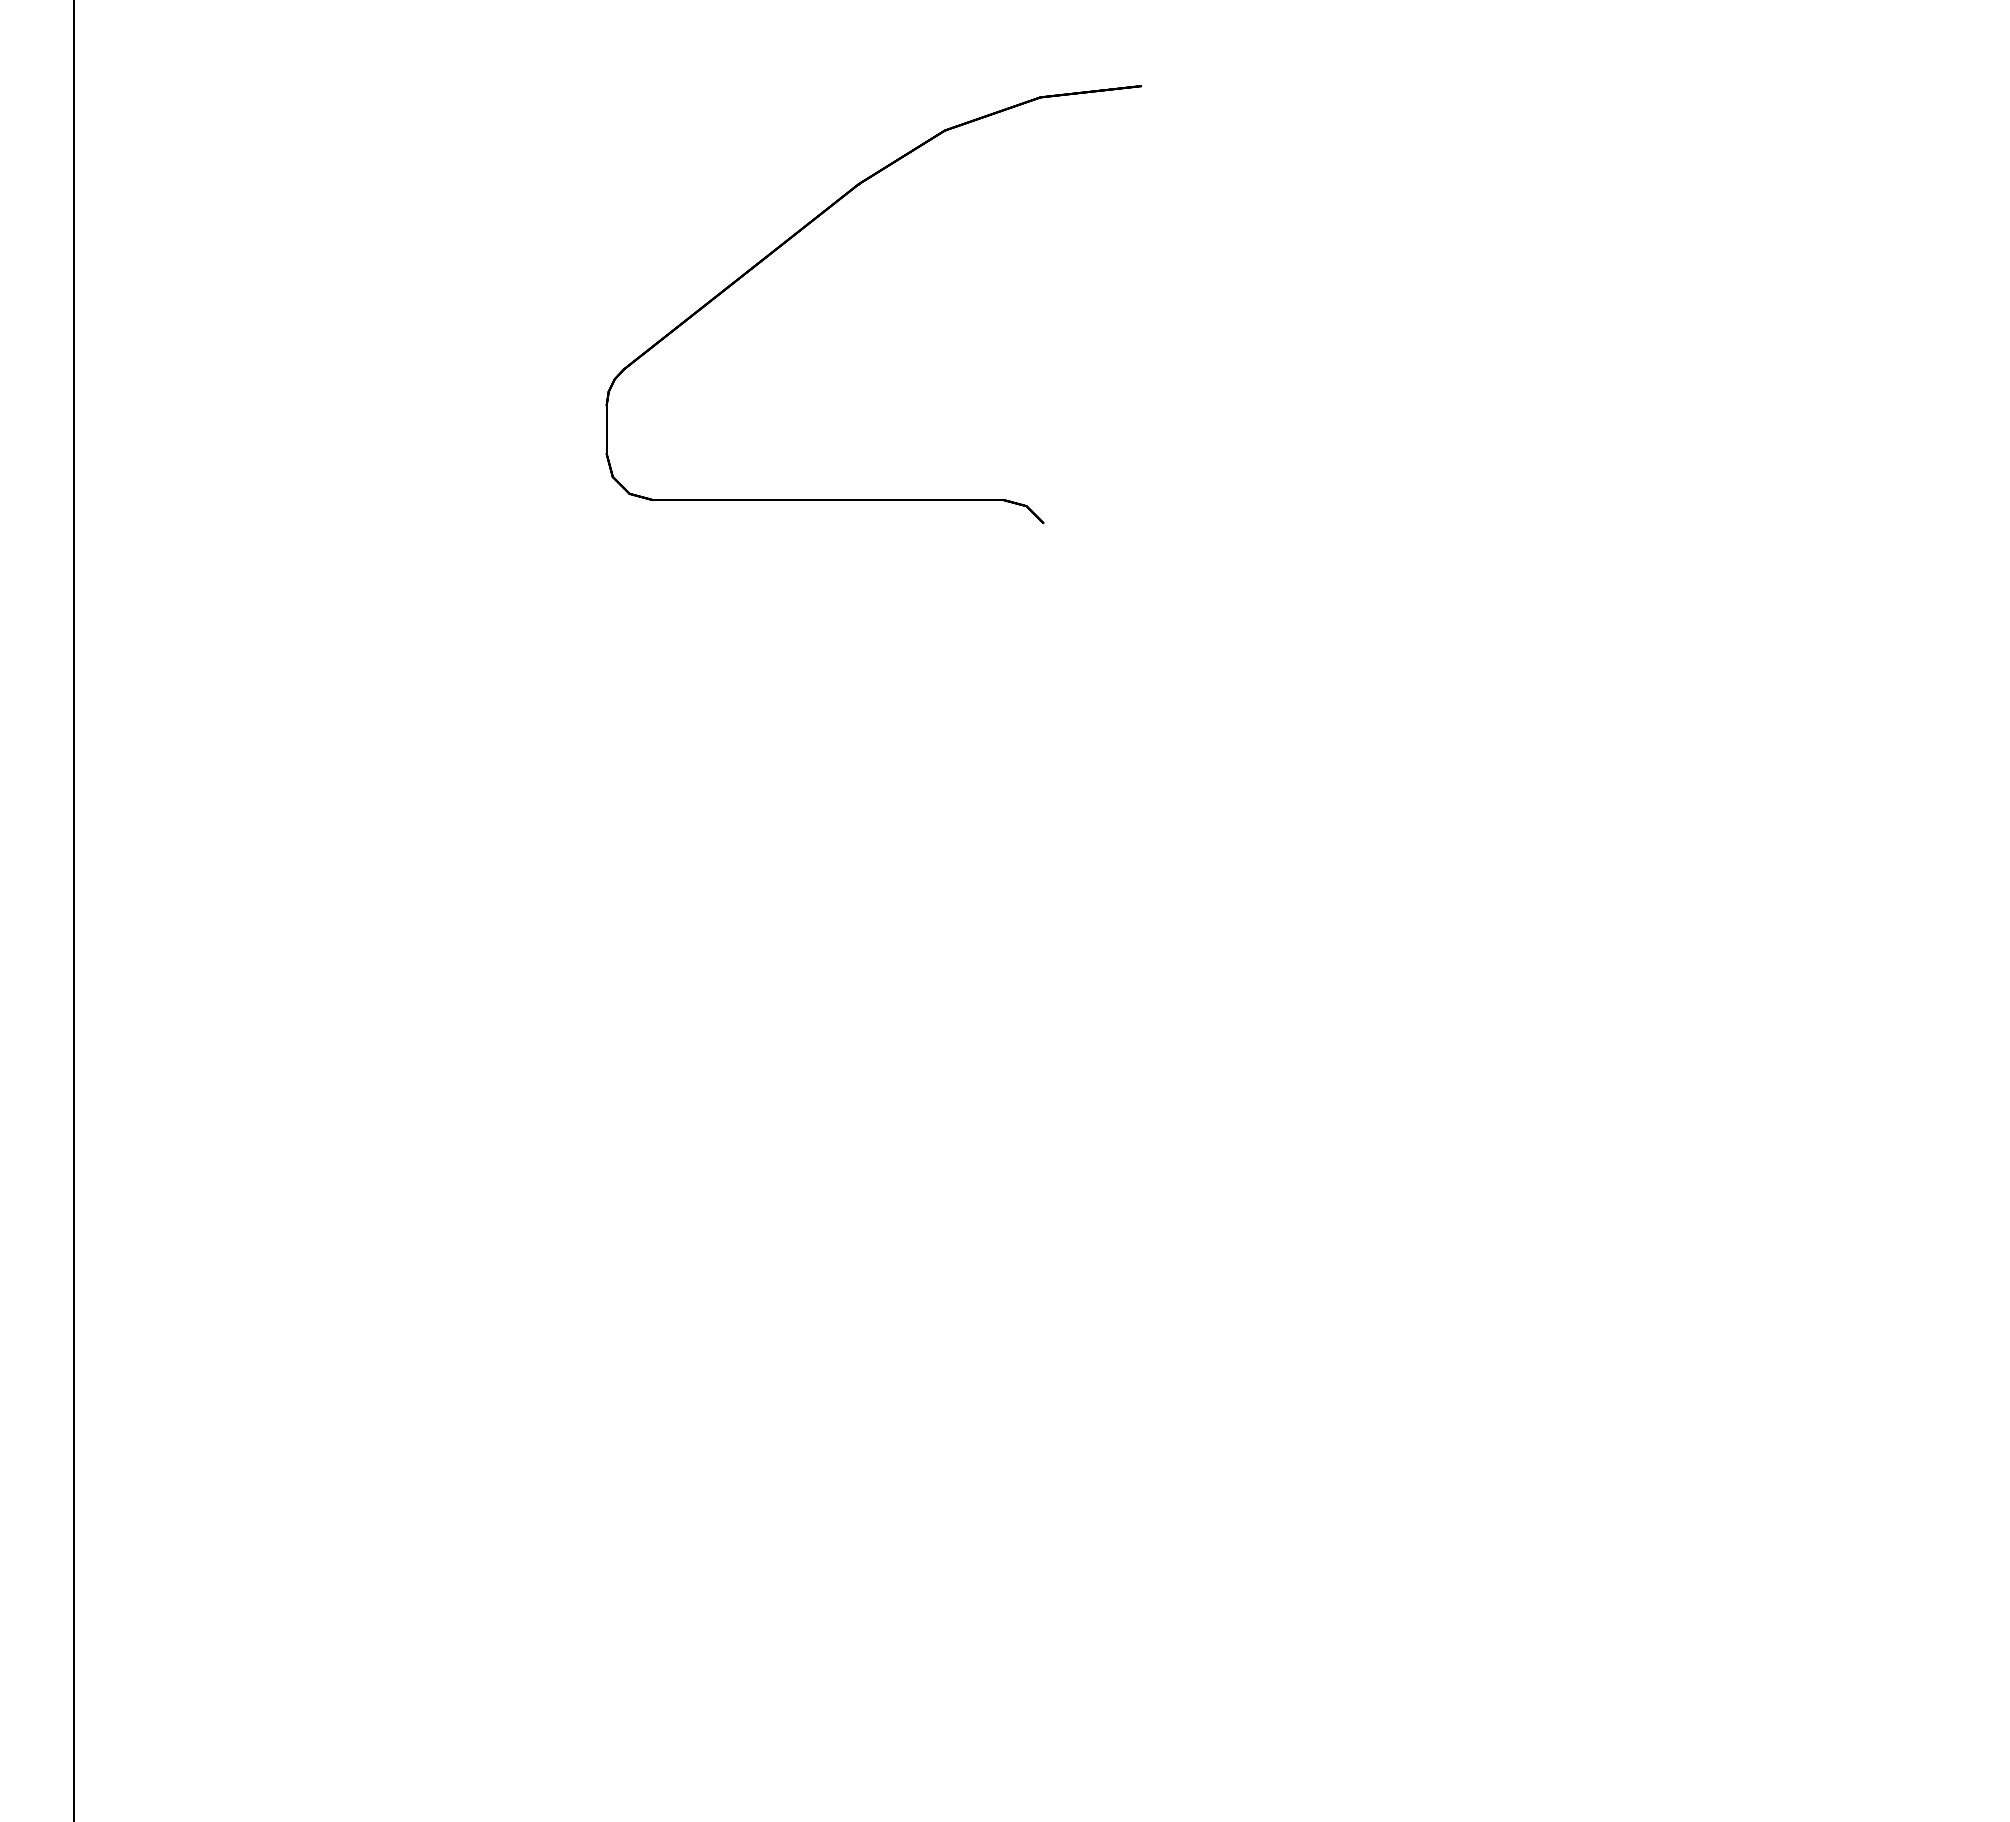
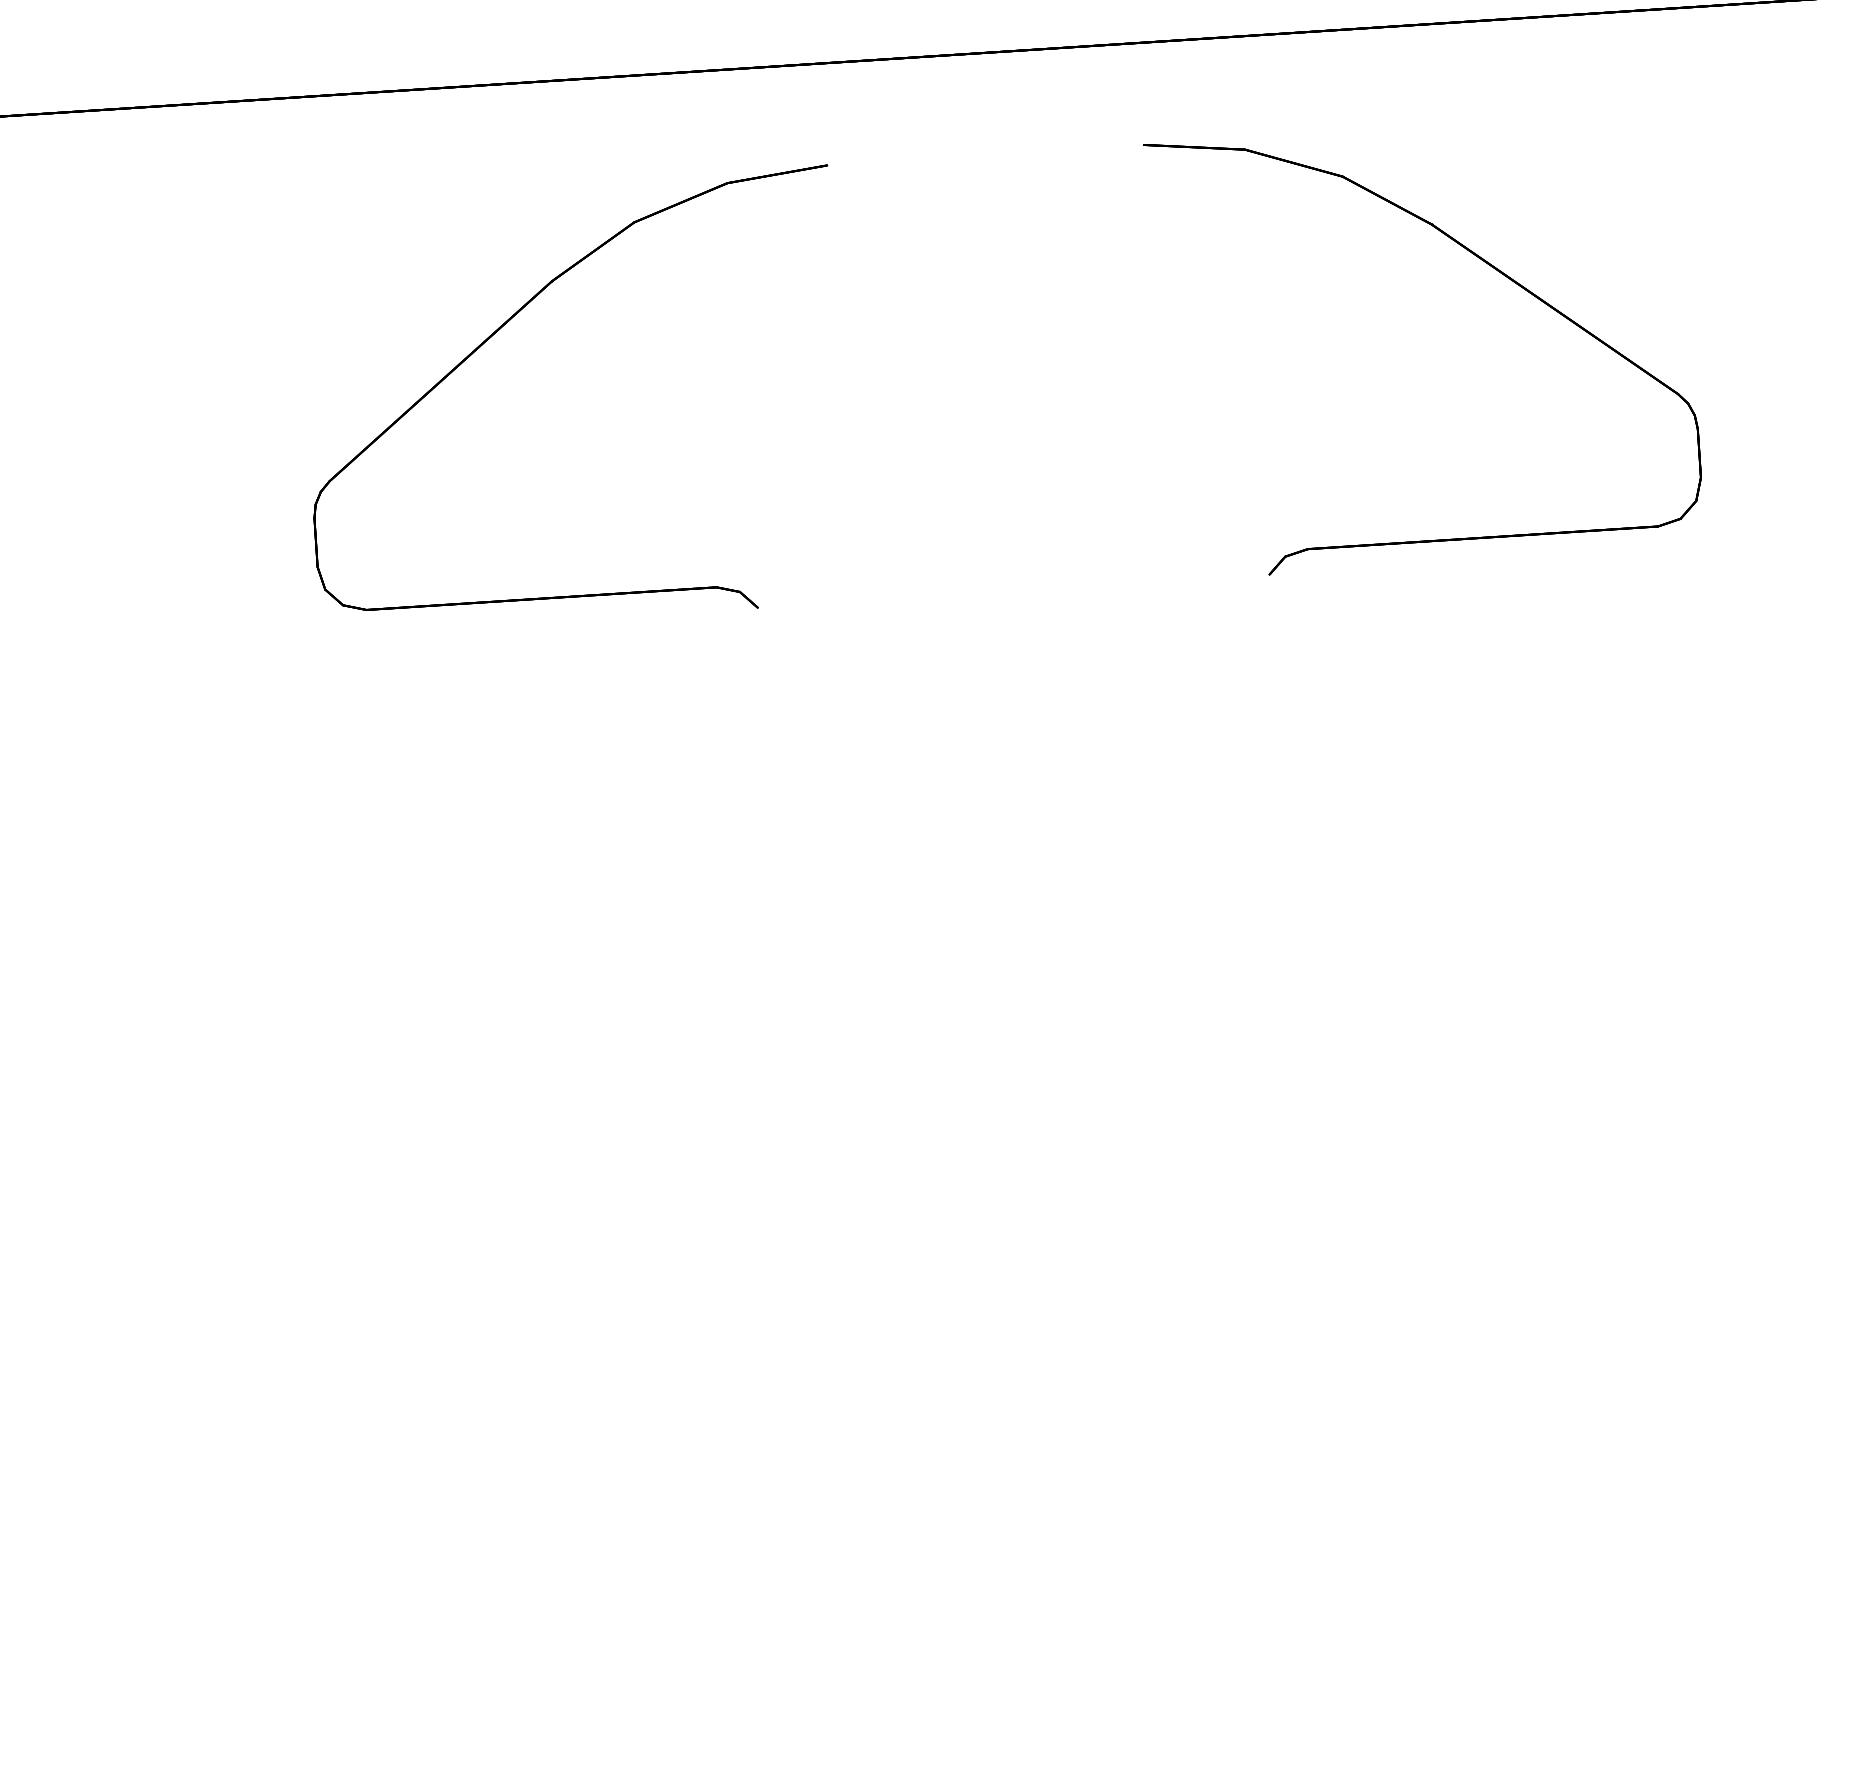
part: (1789, 224) -> (1483, 261), added

